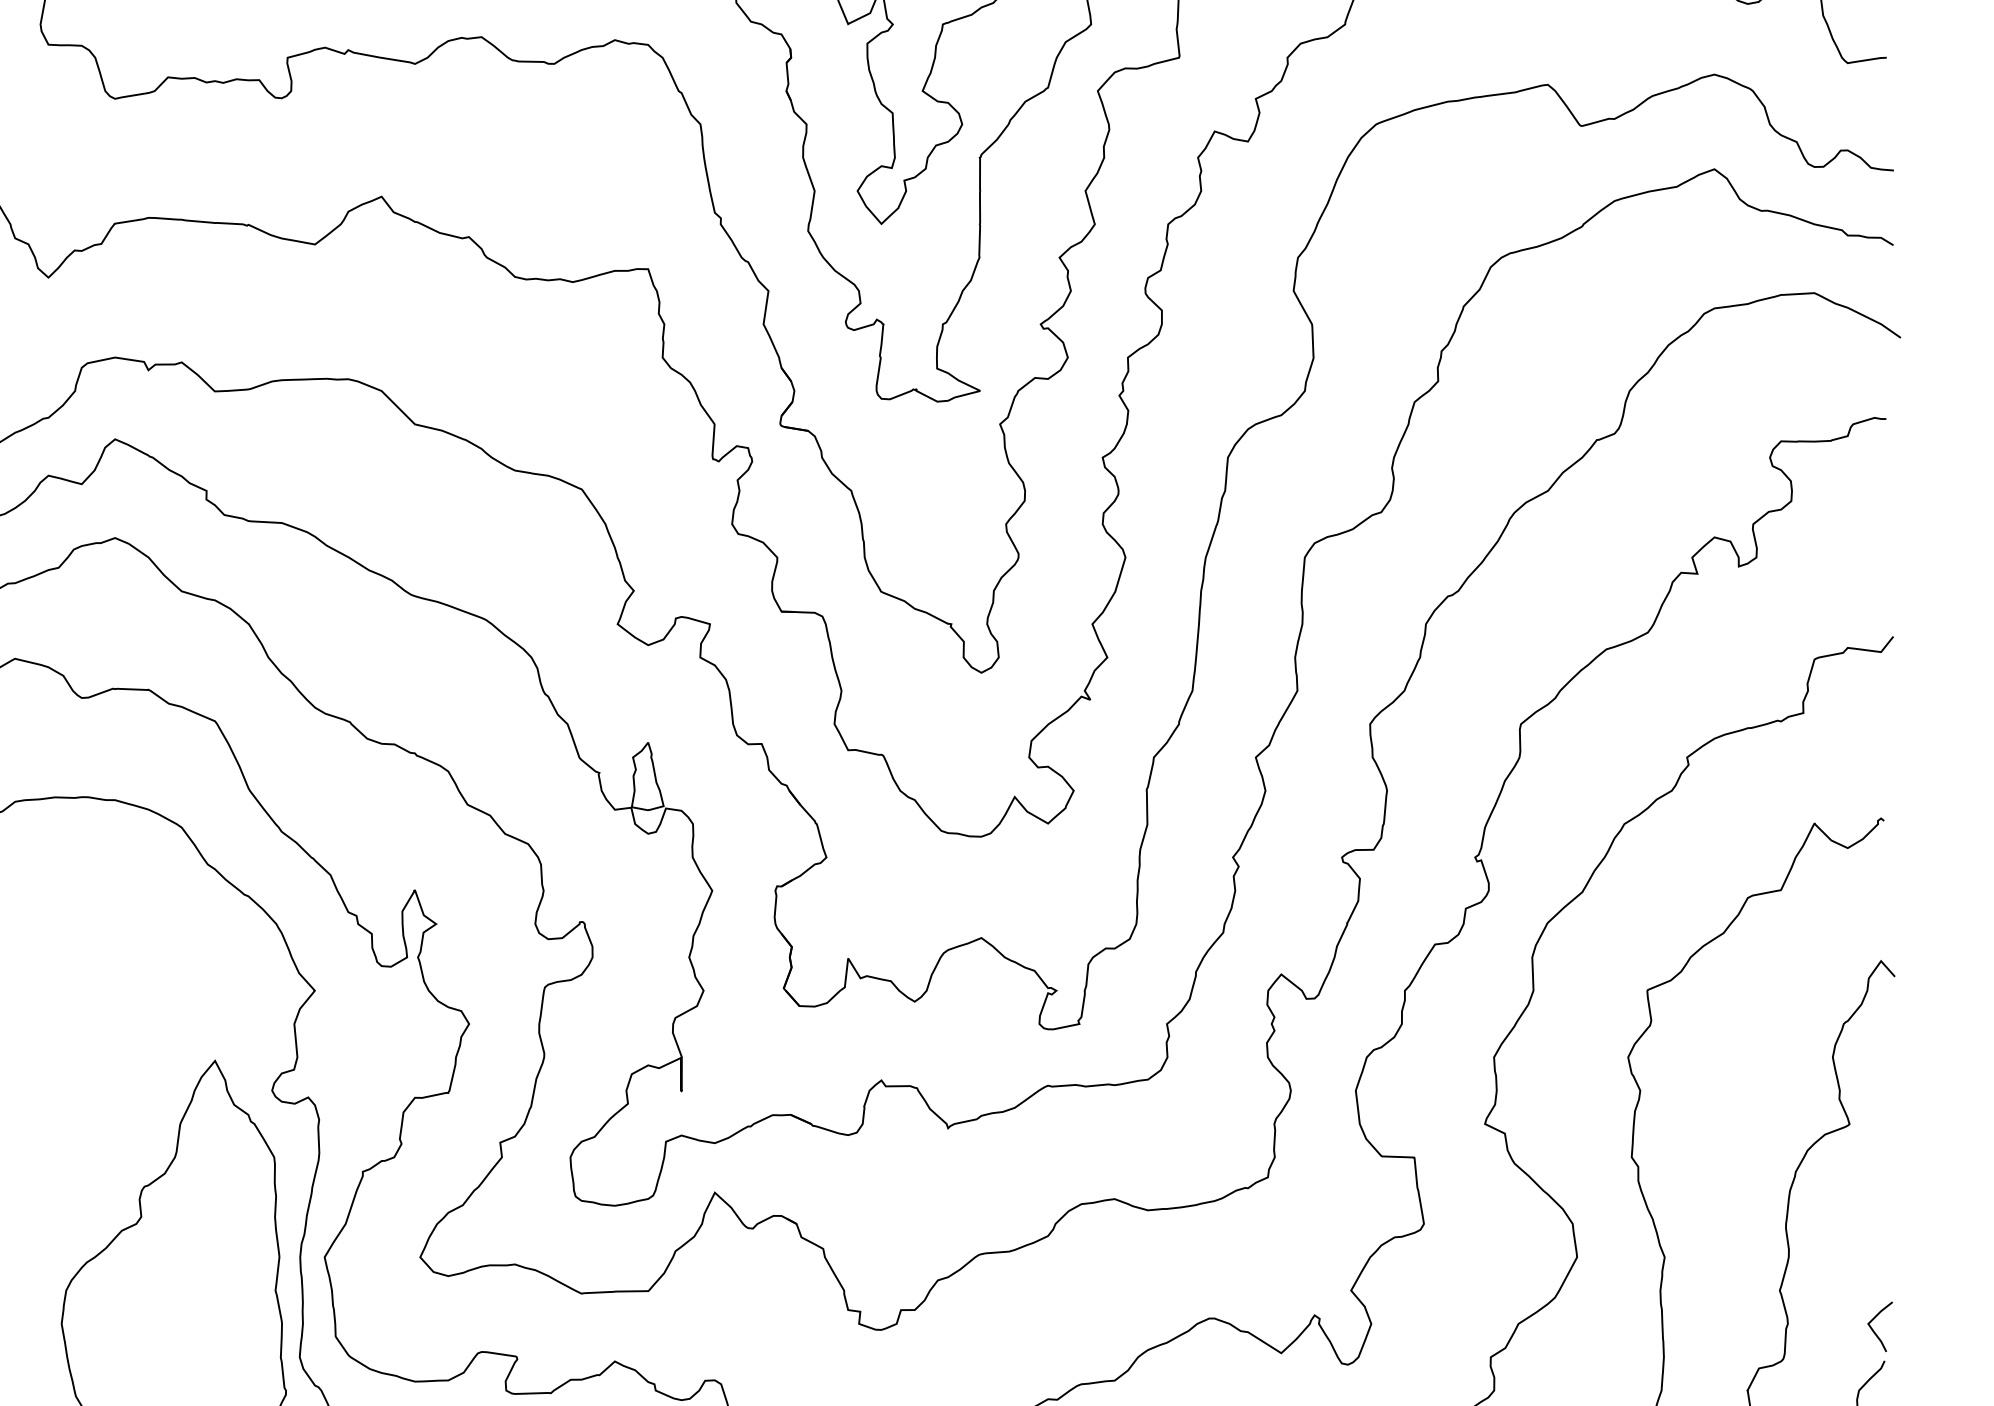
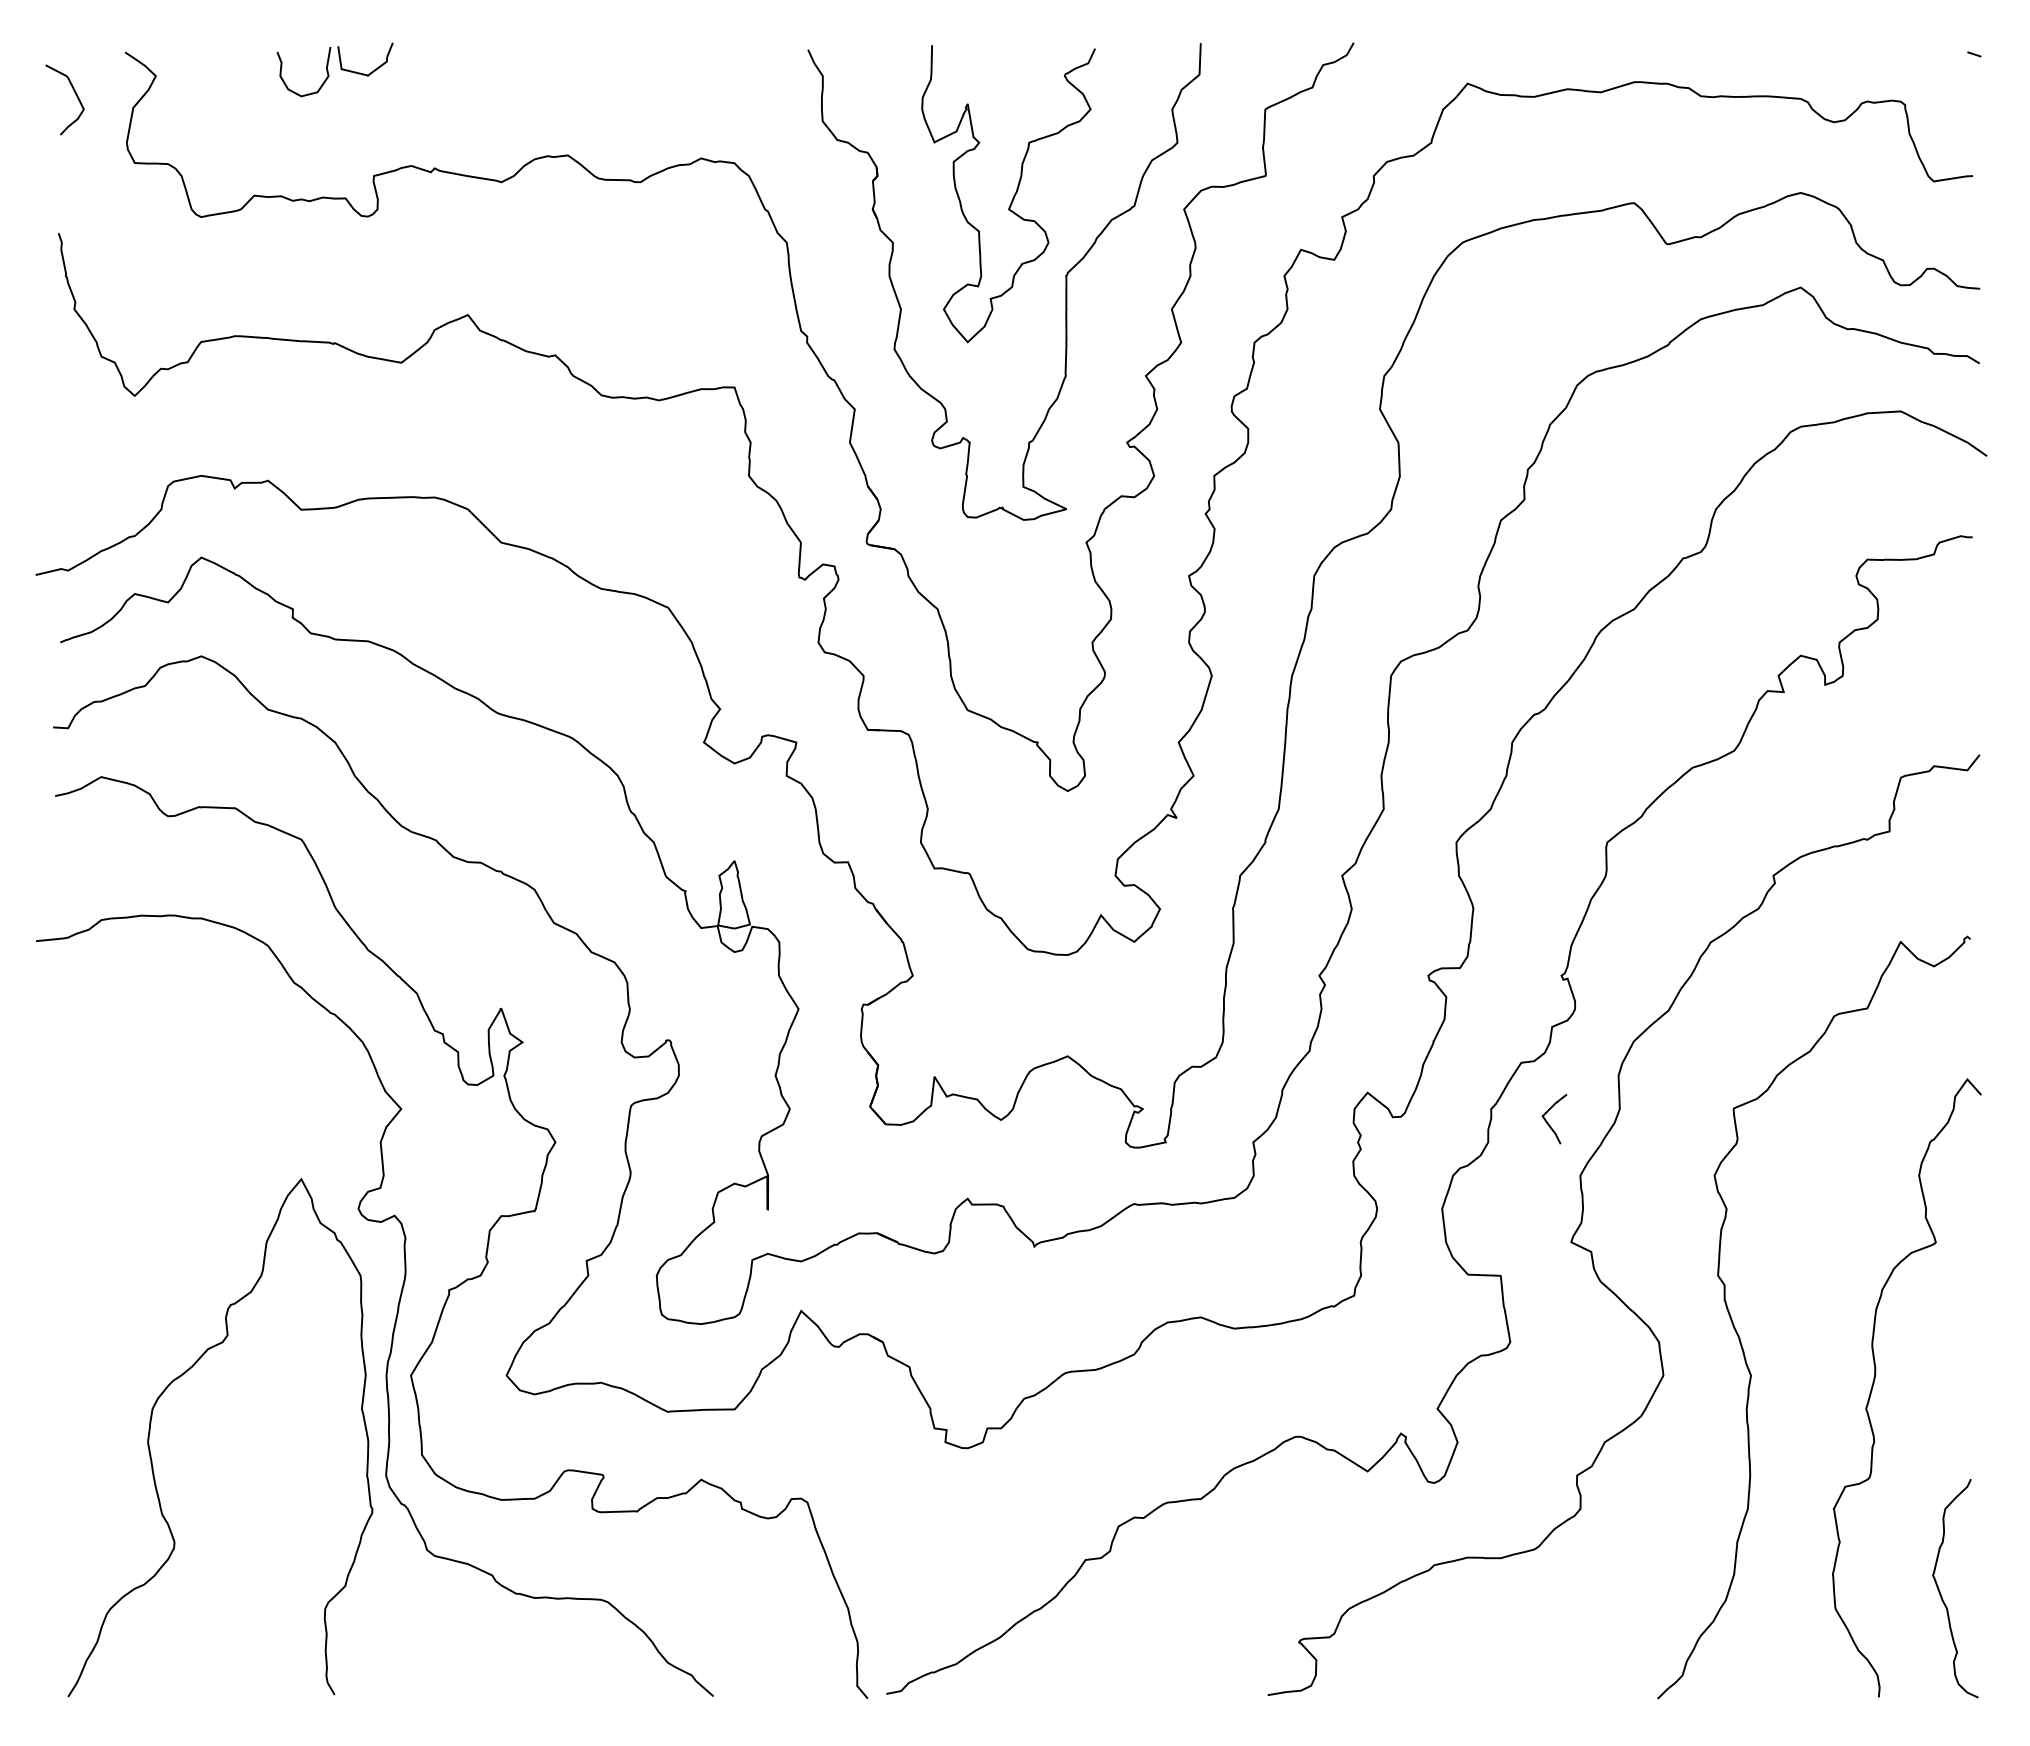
curve: (1874, 1330) -> (1548, 1122), moved

